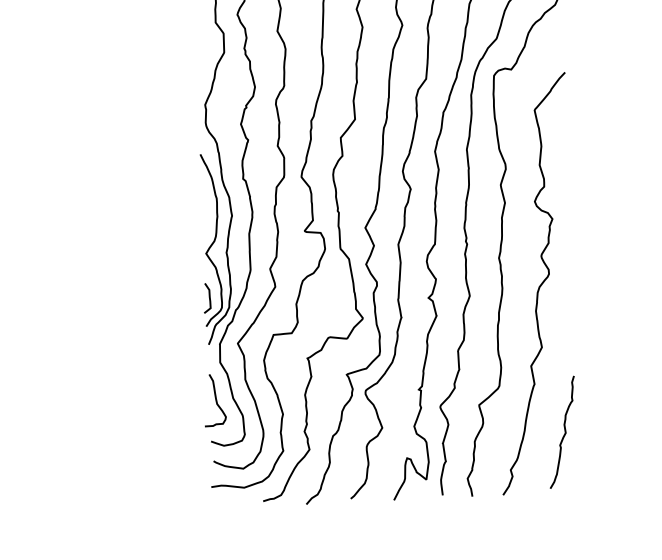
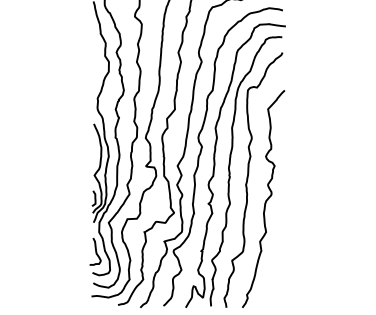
curve: (564, 431) -> (275, 276), removed

